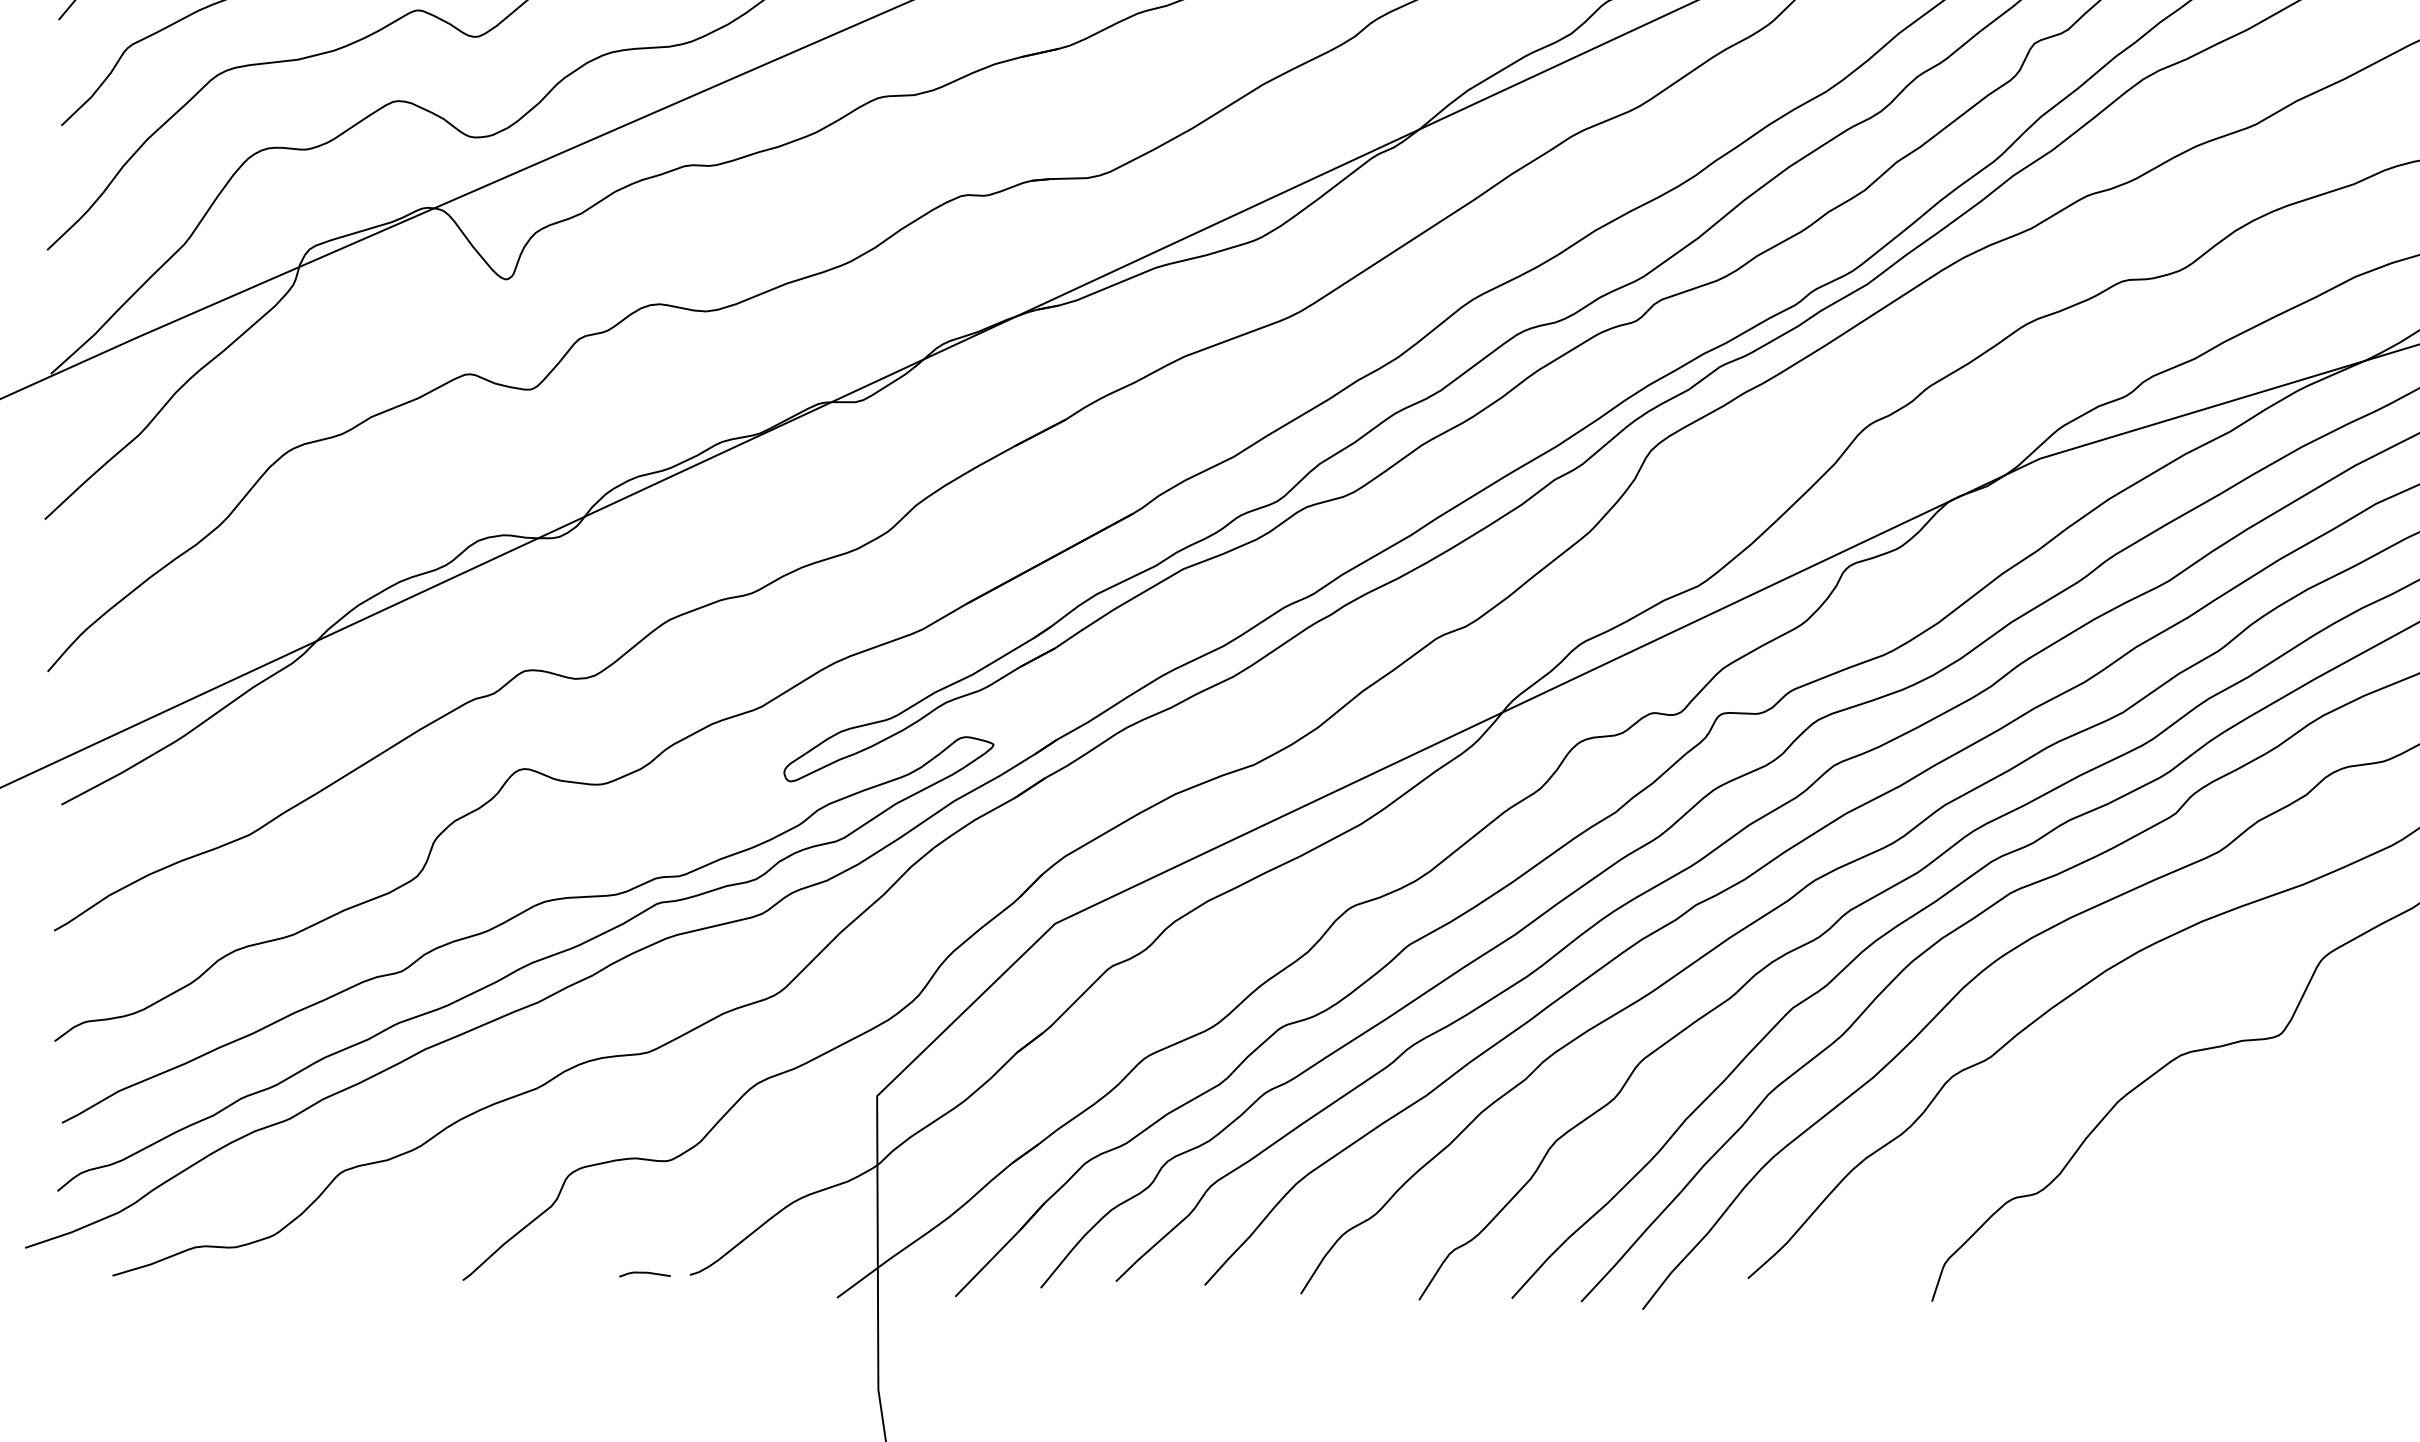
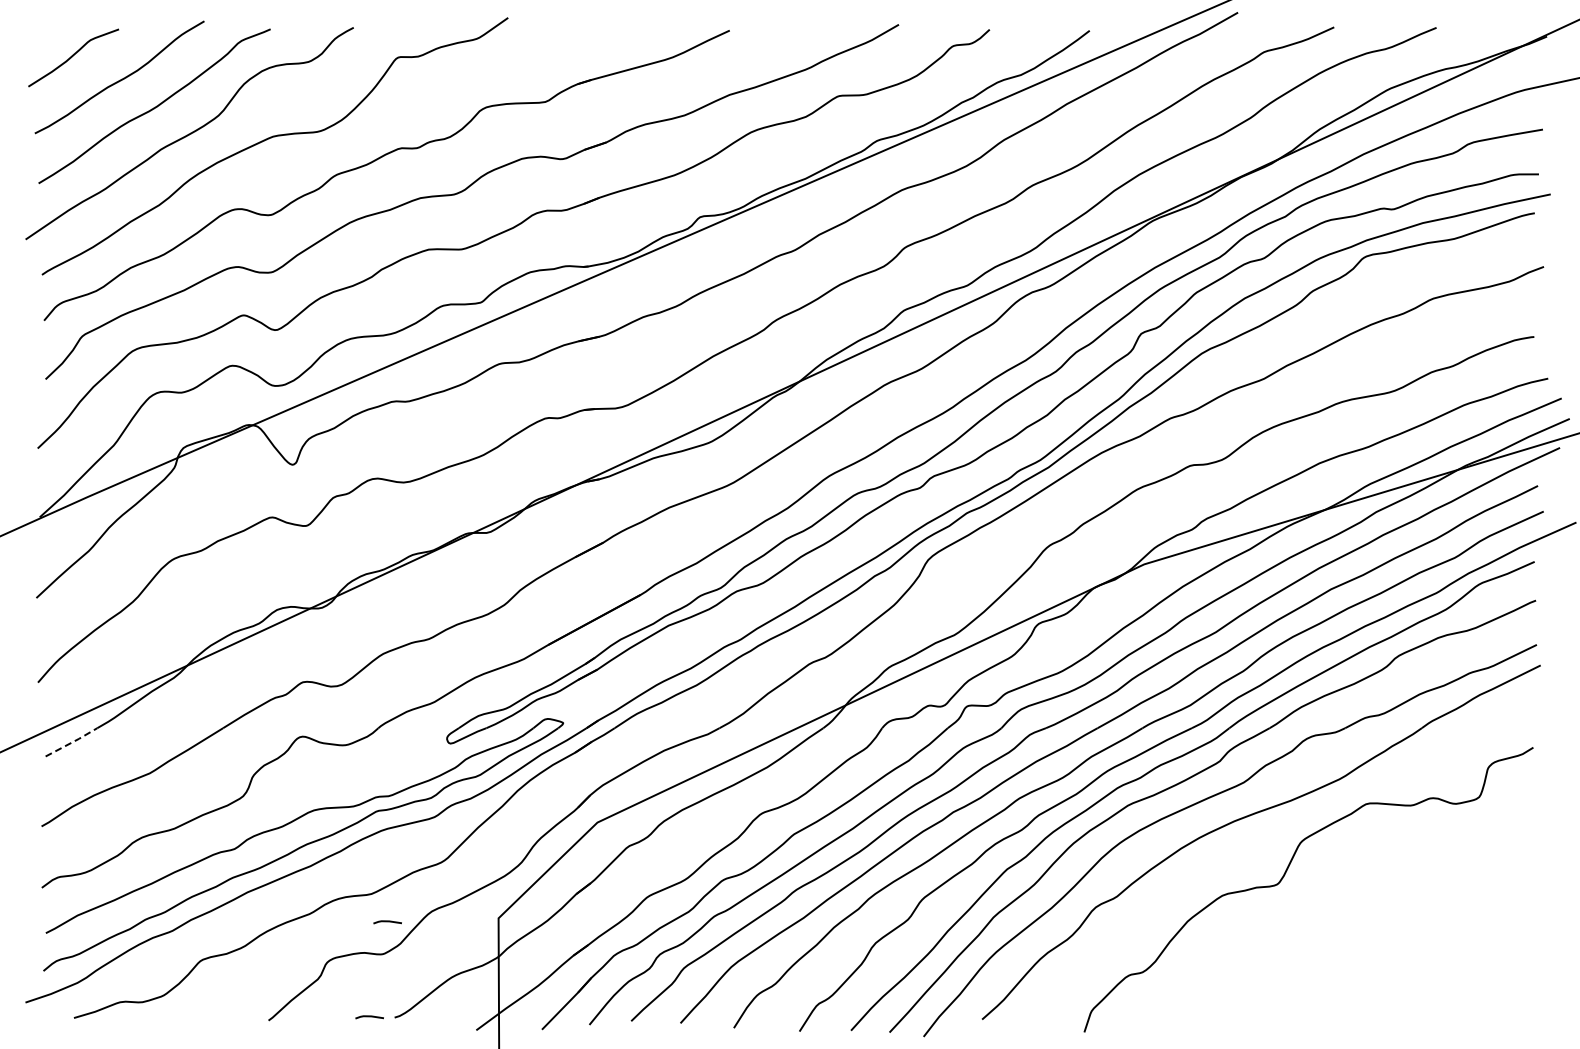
line: (109, 779) -> (72, 742), solid -> dashed
line: (677, 1103) -> (387, 922), added

